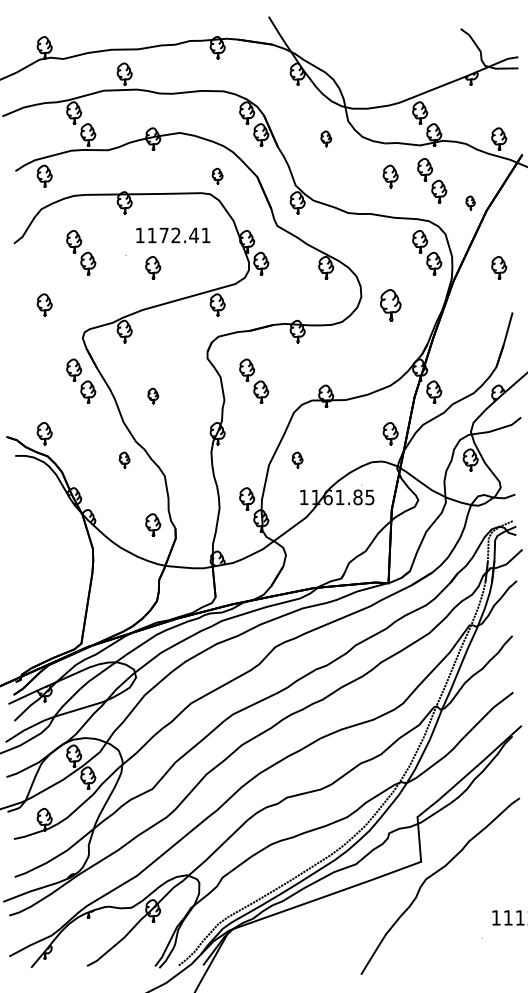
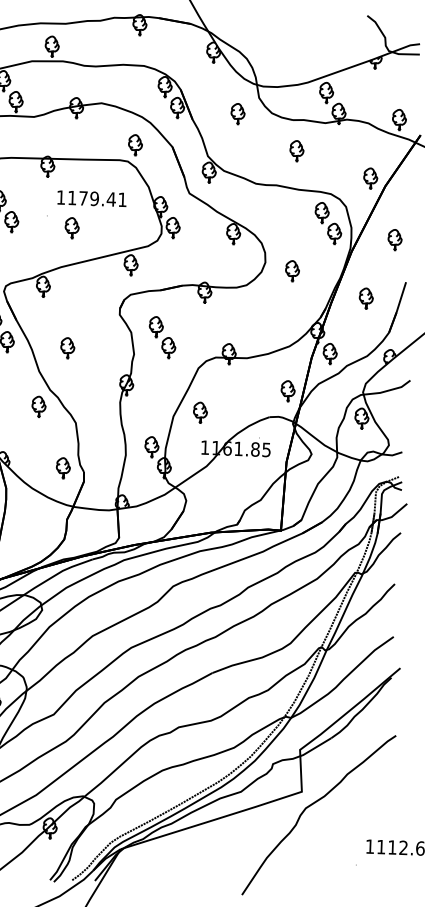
part: (326, 138) -> (238, 113), size x1.43
part: (217, 175) -> (135, 144), size x1.43
part: (432, 180) -> (335, 156), removed
part: (470, 202) -> (370, 178), size x1.67
text: (175, 235) -> (94, 198), 1172.41 -> 1179.41
part: (390, 304) -> (292, 270), size x0.71
part: (470, 331) -> (366, 298), added
part: (153, 395) -> (68, 347), size x1.43
part: (124, 459) -> (38, 406), size x1.43
part: (297, 459) -> (200, 412), size x1.43

